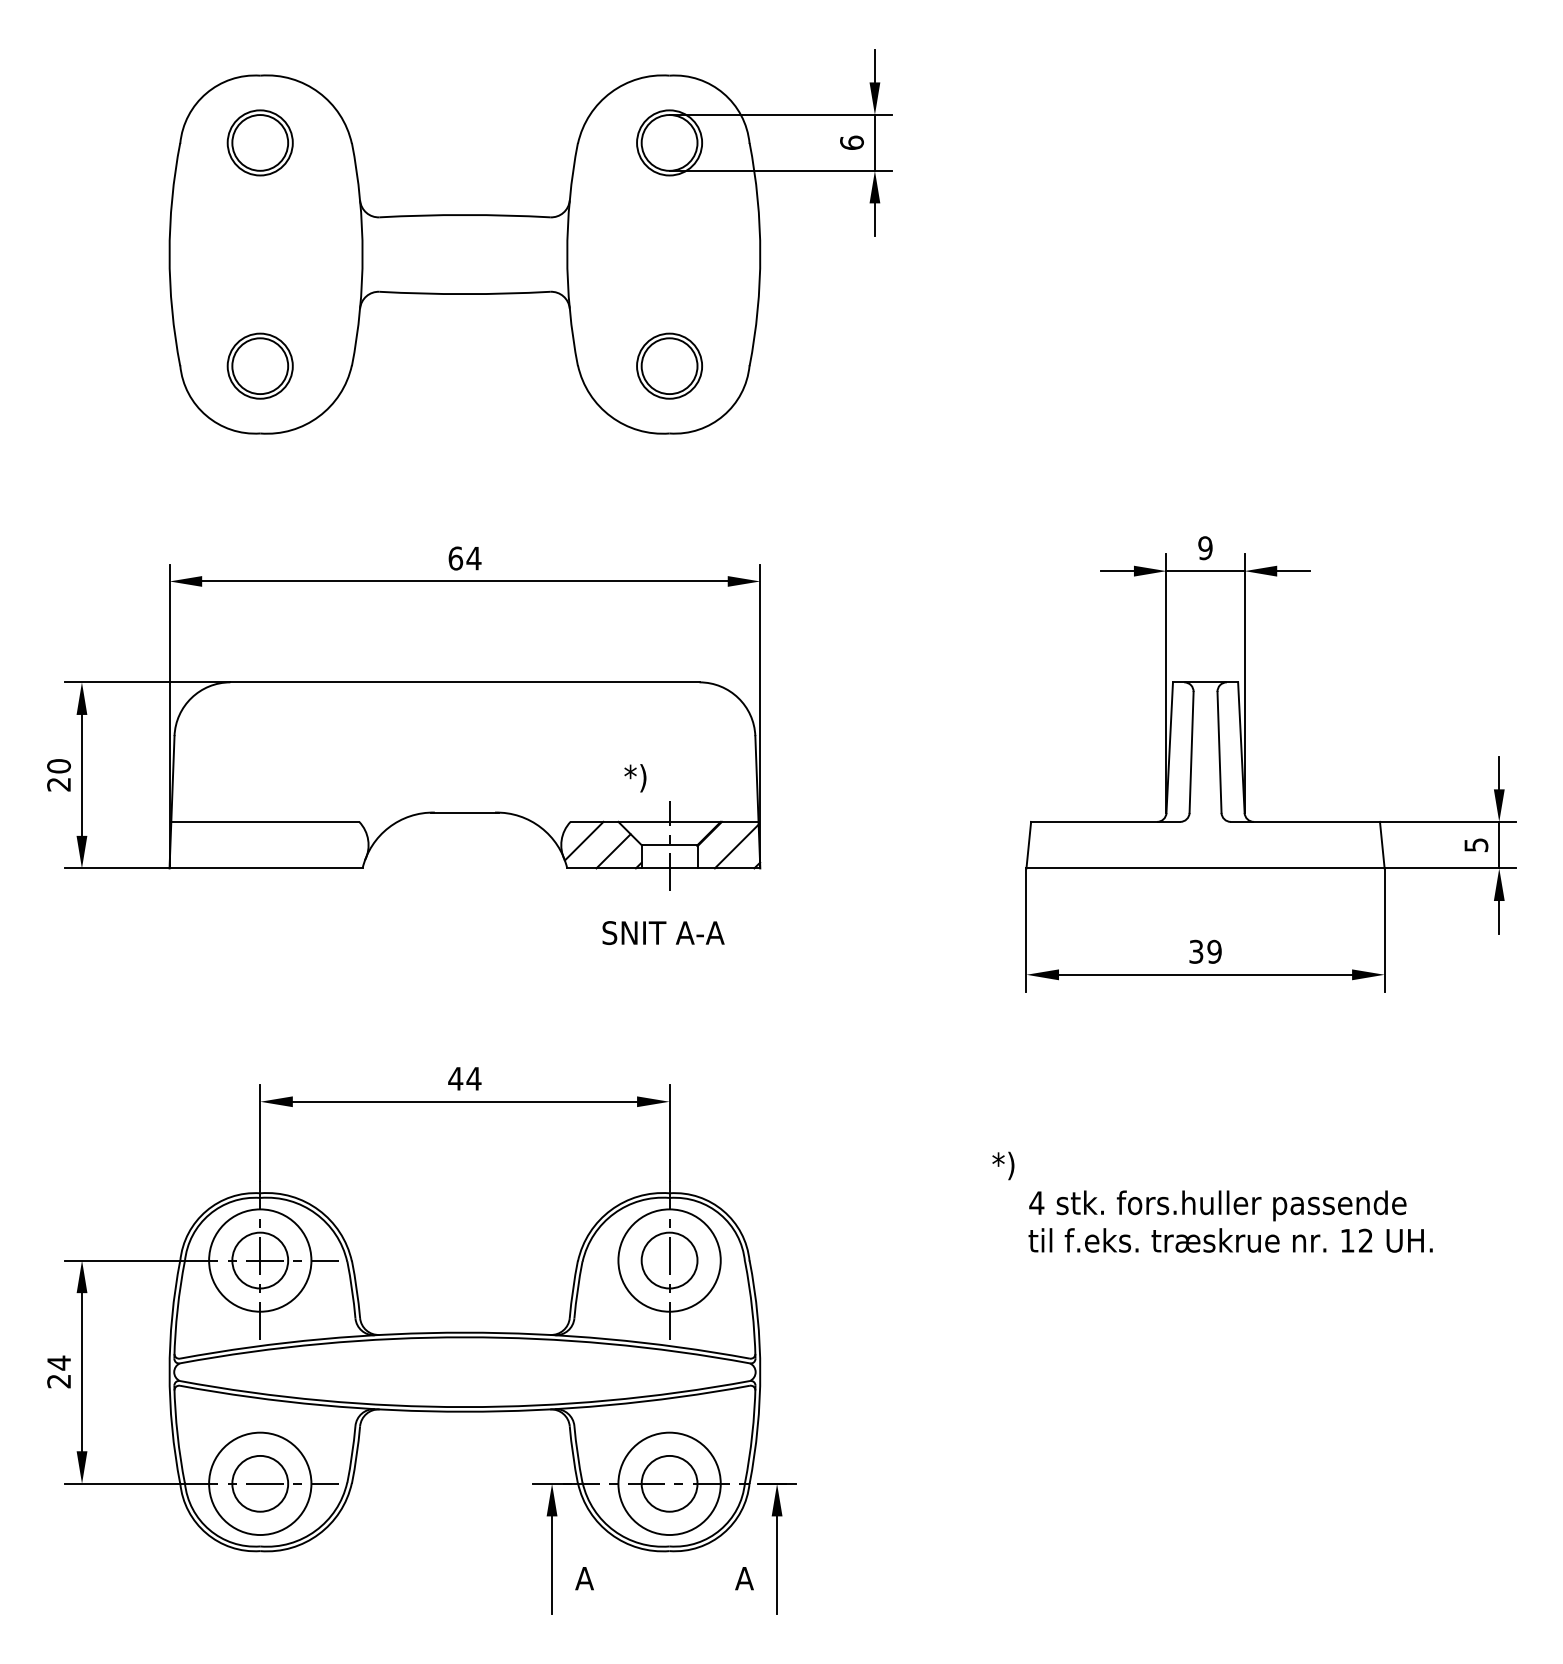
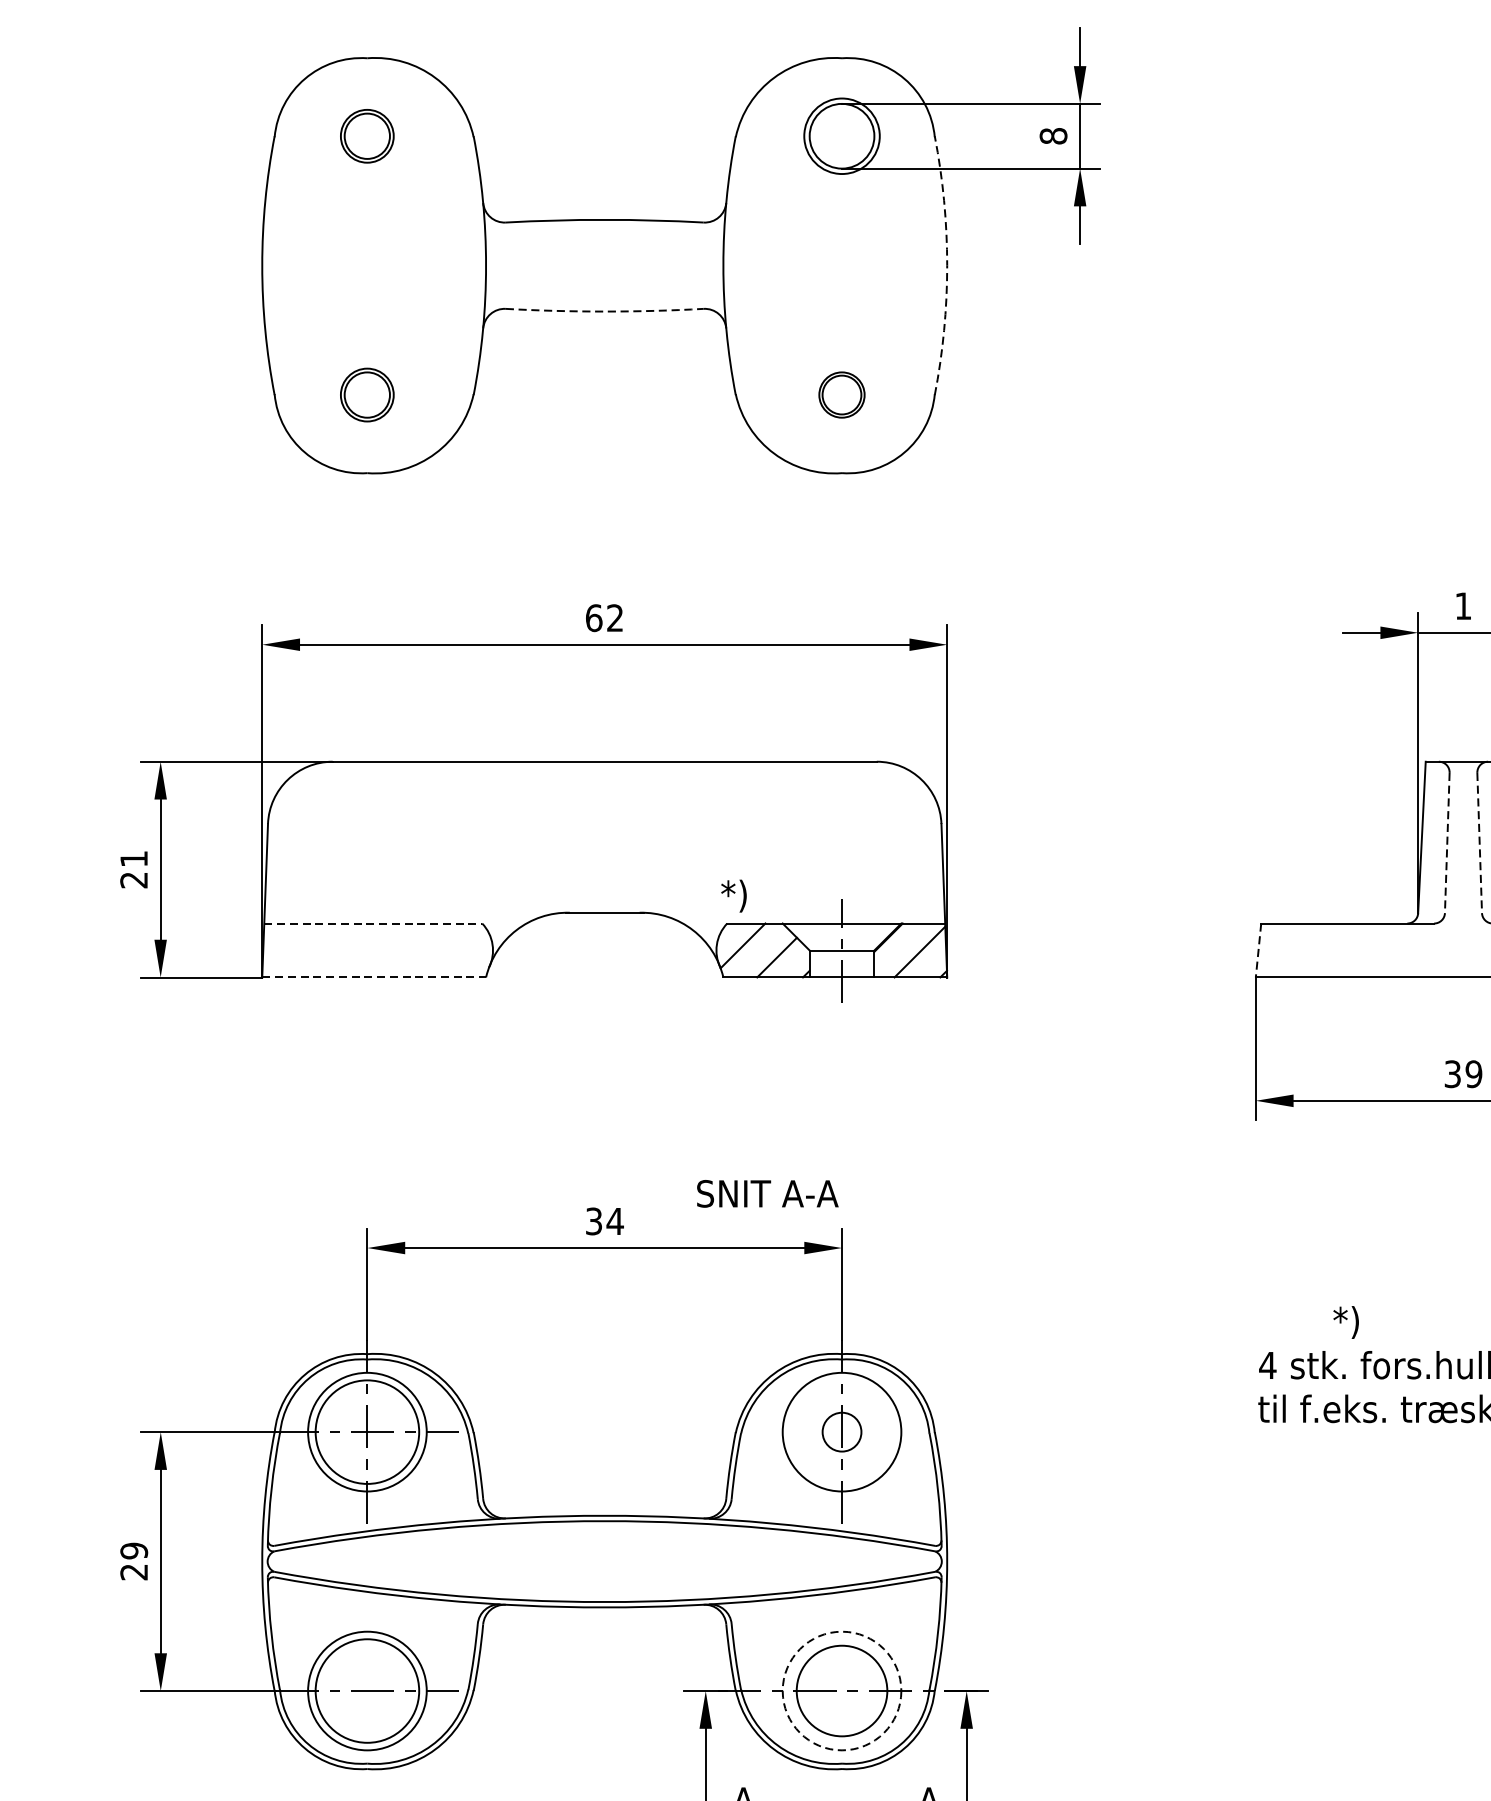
part: (259, 142) -> (366, 135), size x0.7
text: (851, 142) -> (1052, 135), 6 -> 8
arc: (760, 254) -> (947, 265), solid -> dashed
arc: (464, 294) -> (604, 312), solid -> dashed
part: (259, 365) -> (366, 394), size x0.7
part: (669, 365) -> (841, 394), size x0.6
text: (1205, 548) -> (1463, 606), 9 -> 1
text: (473, 558) -> (614, 618), 64 -> 62
line: (1191, 752) -> (1447, 843), solid -> dashed
line: (1219, 752) -> (1479, 843), solid -> dashed
text: (59, 766) -> (134, 859), 20 -> 21
text: (635, 778) -> (734, 896), moved
line: (265, 821) -> (373, 923), solid -> dashed
line: (1028, 845) -> (1258, 950), solid -> dashed
line: (266, 868) -> (374, 977), solid -> dashed
text: (663, 932) -> (767, 1193), moved
text: (455, 1078) -> (593, 1221), 44 -> 34
text: (1003, 1165) -> (1346, 1321), moved
circle: (260, 1260) -> (367, 1432), size x1.6
circle: (669, 1260) -> (841, 1432), size x0.6
text: (59, 1362) -> (134, 1550), 24 -> 29
circle: (260, 1483) -> (367, 1690), size x1.6
circle: (669, 1483) -> (841, 1690), size x1.4
circle: (669, 1483) -> (841, 1690), solid -> dashed

